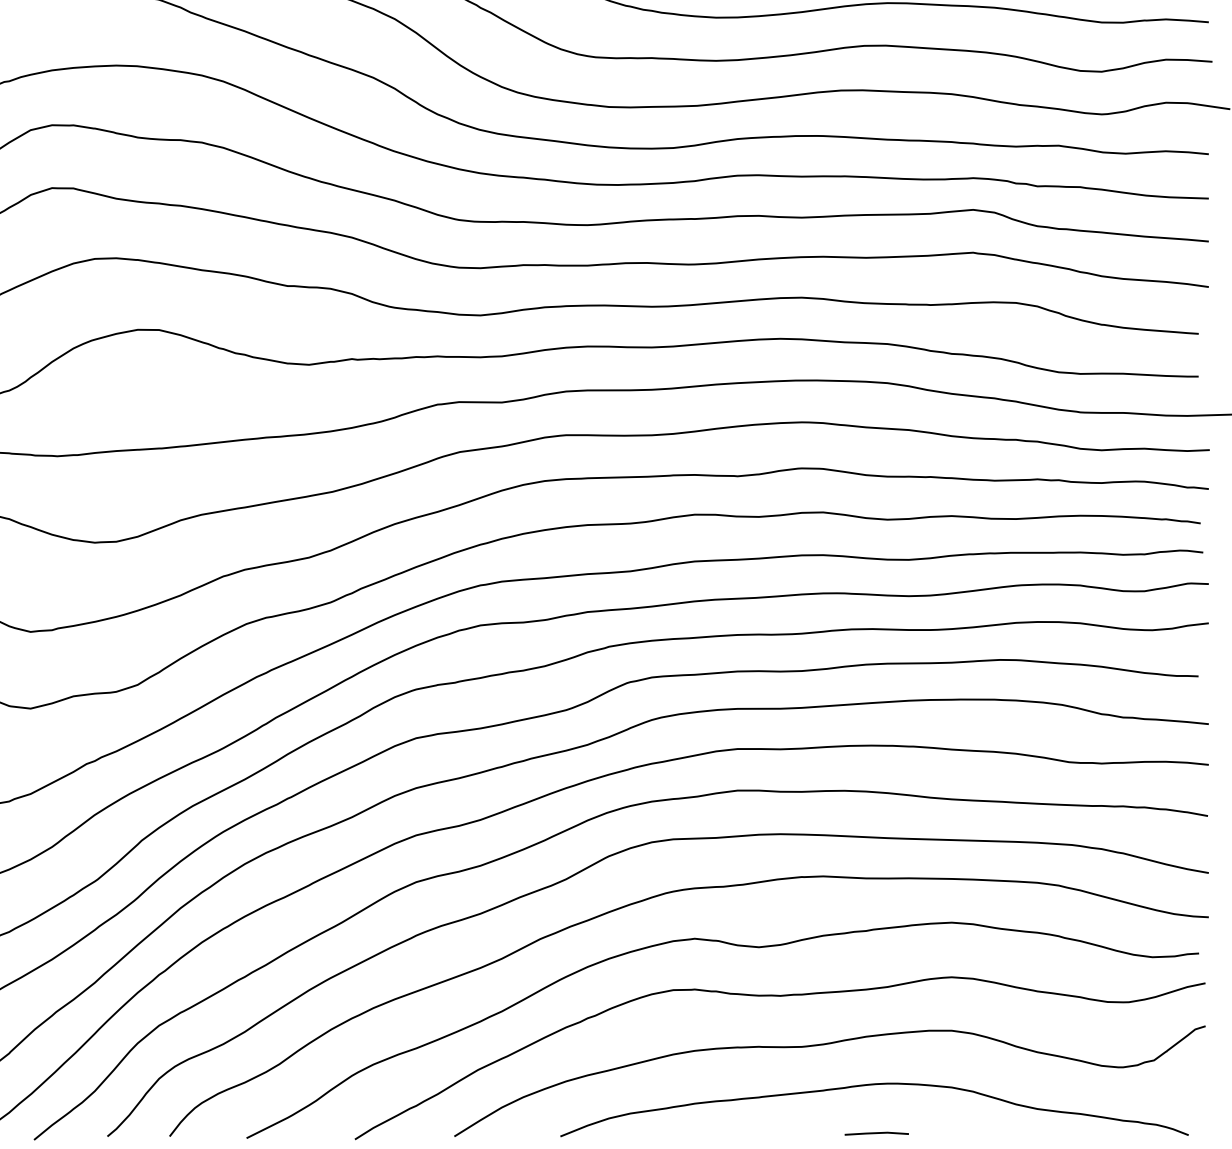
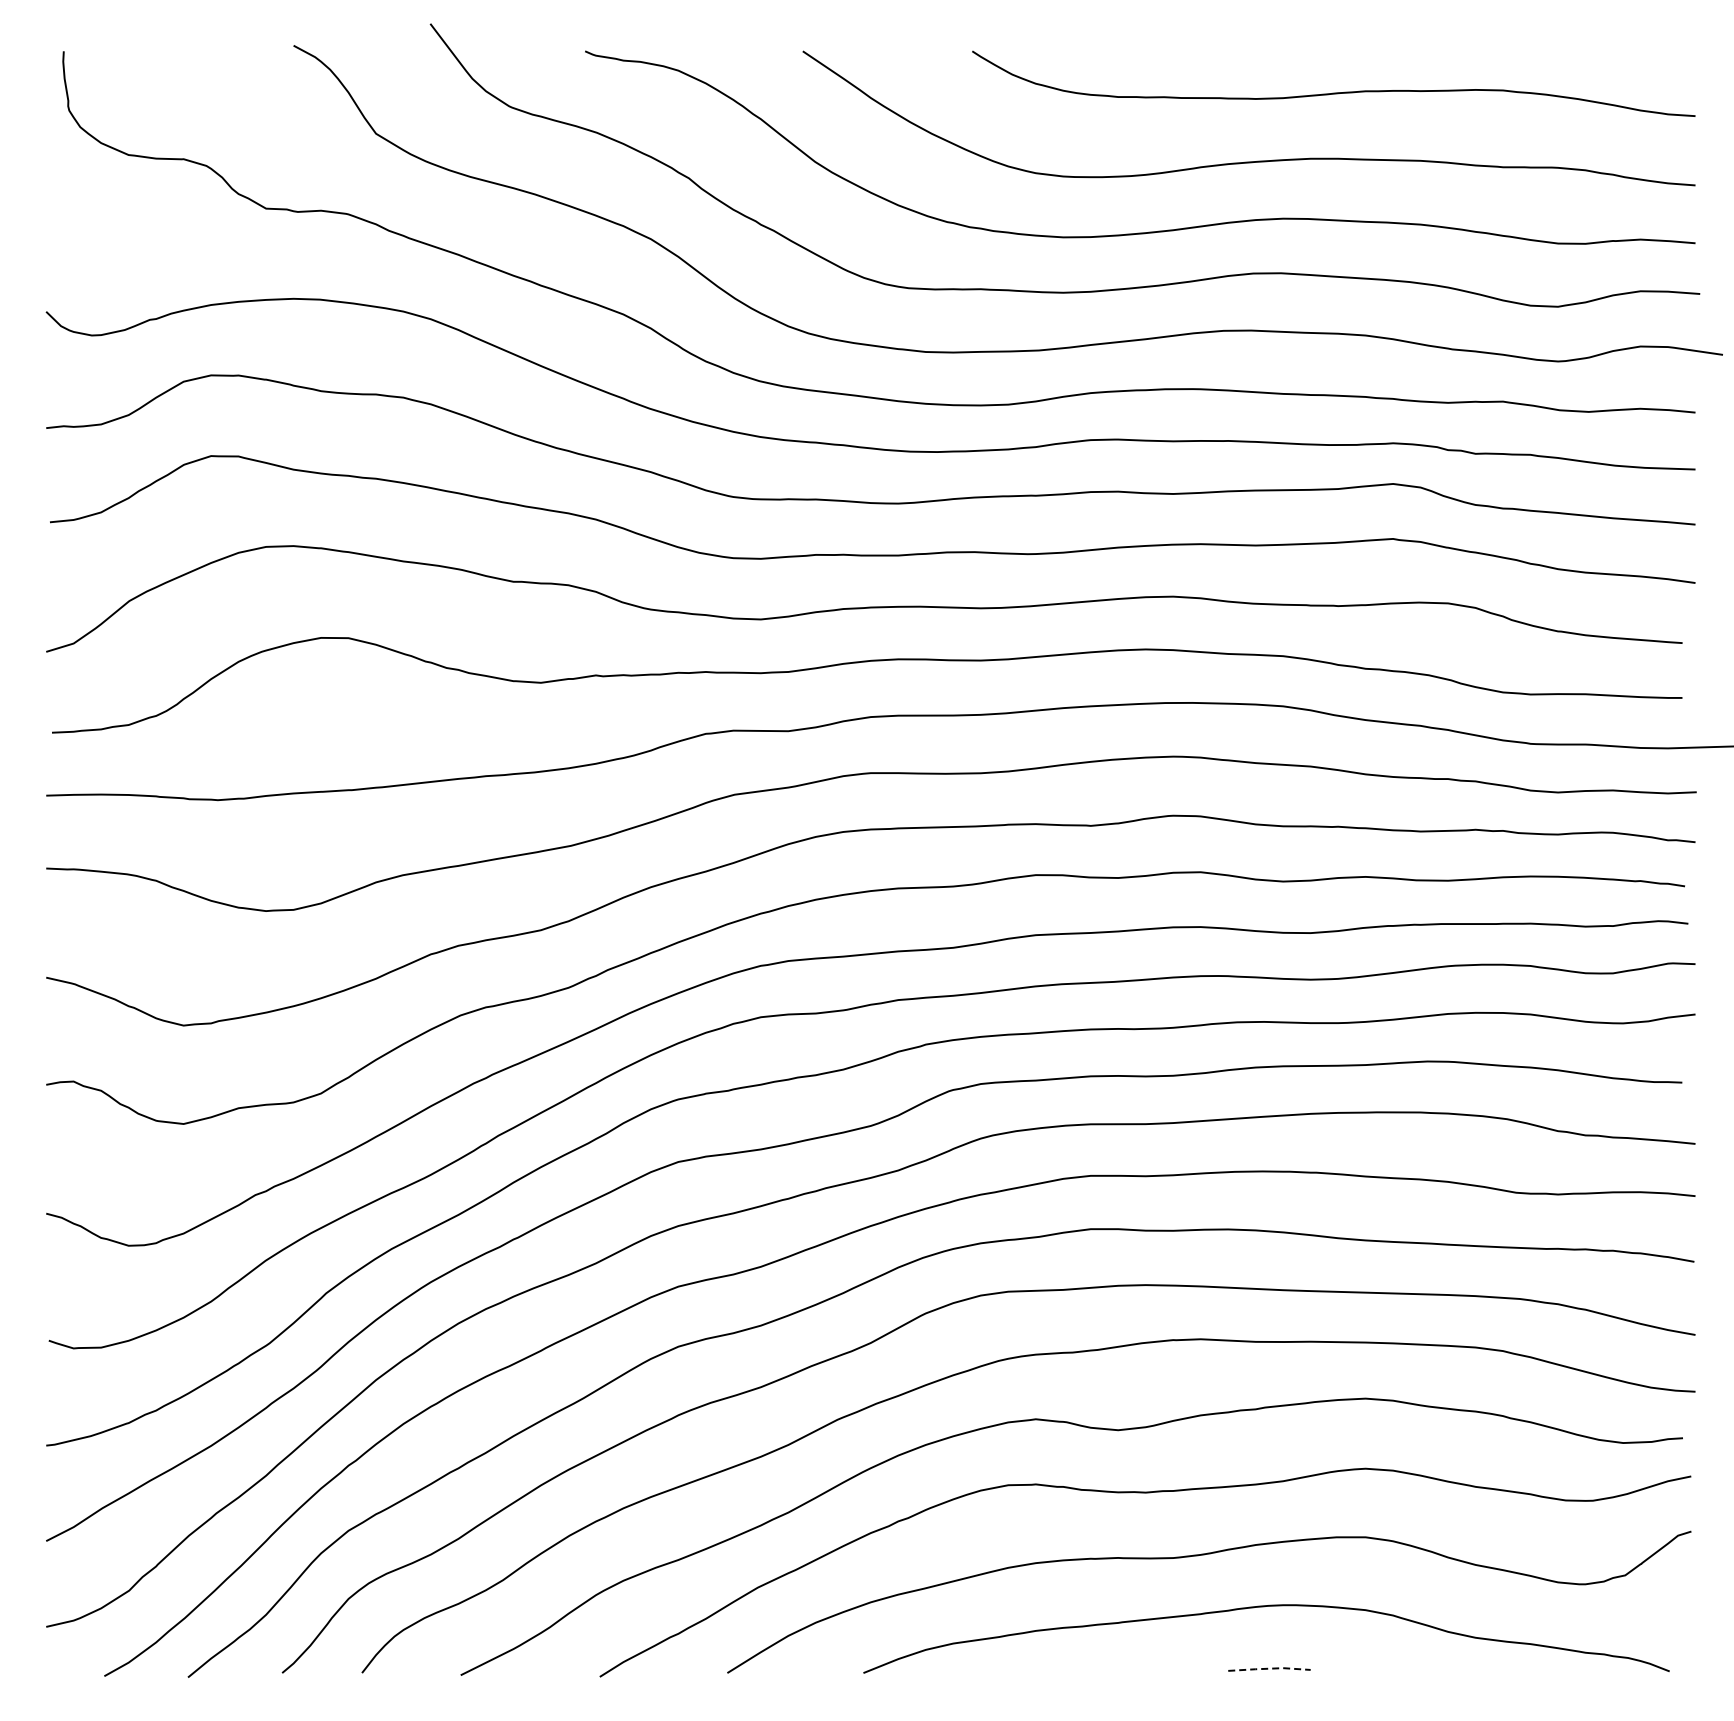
line: (876, 1132) -> (1269, 1668), solid -> dashed

